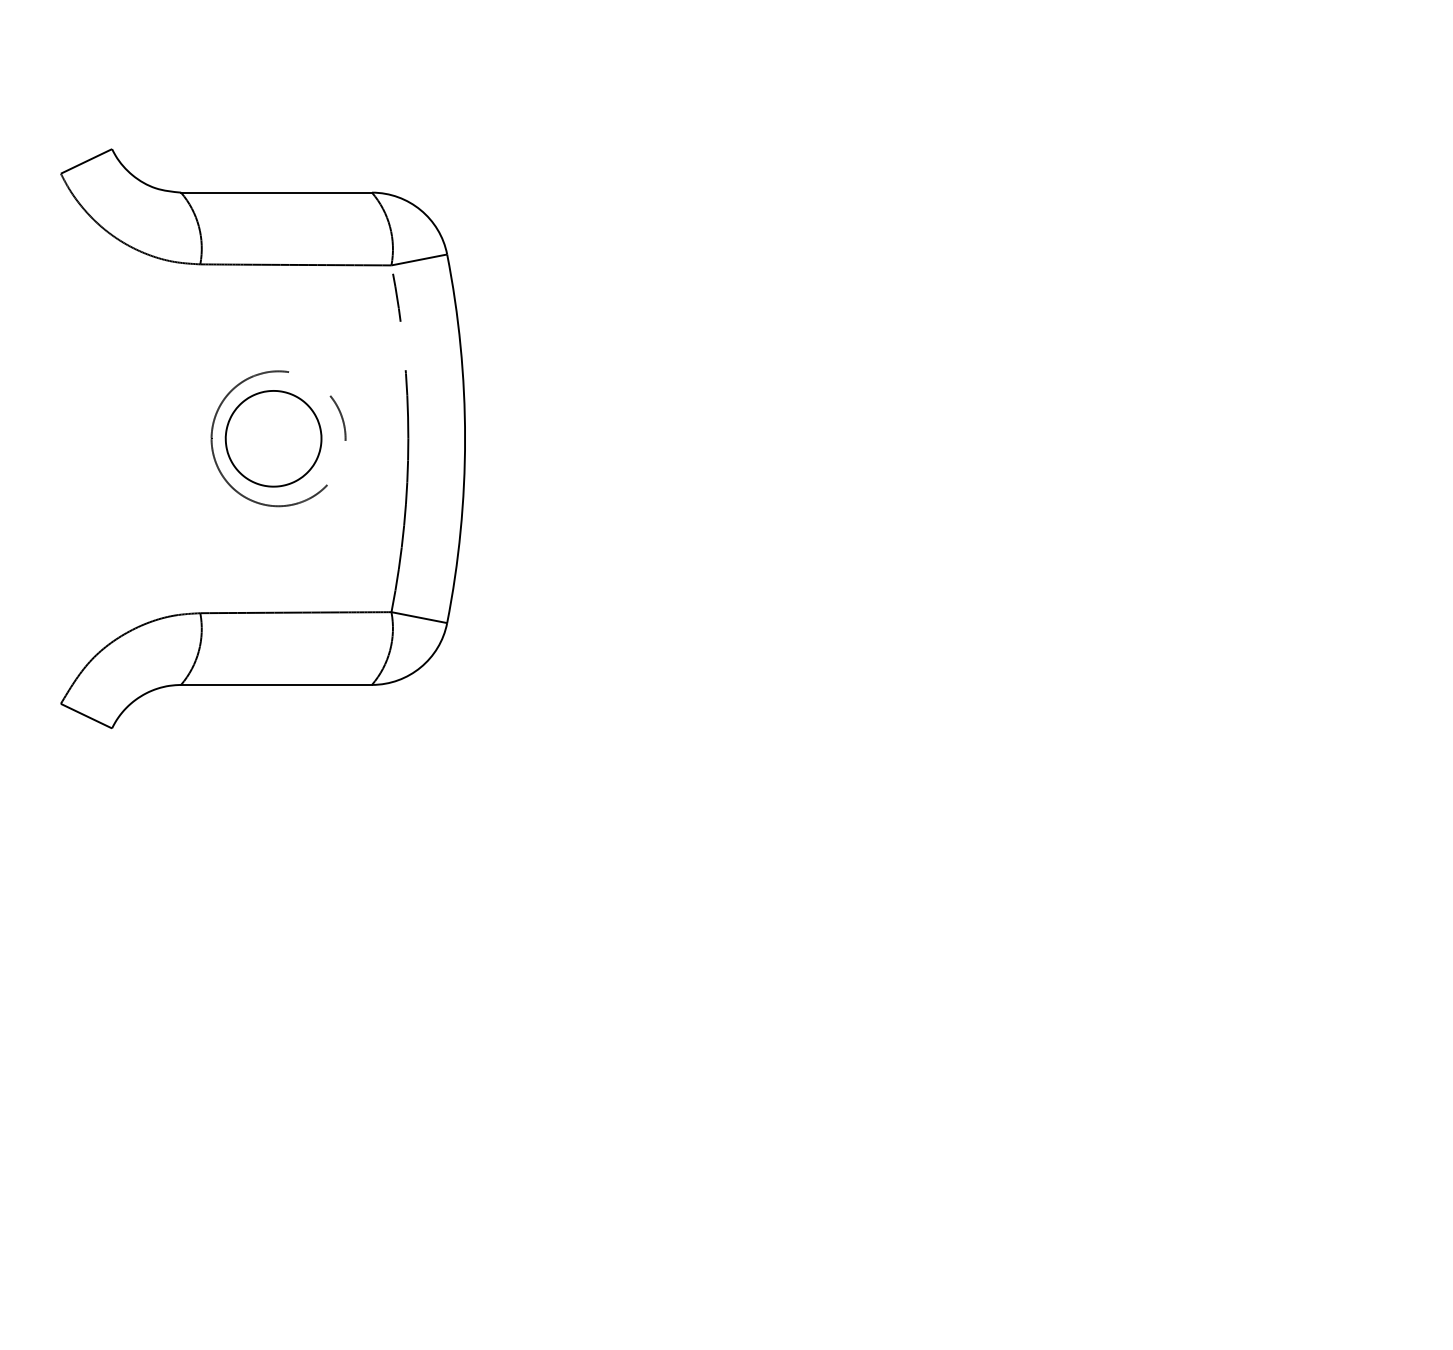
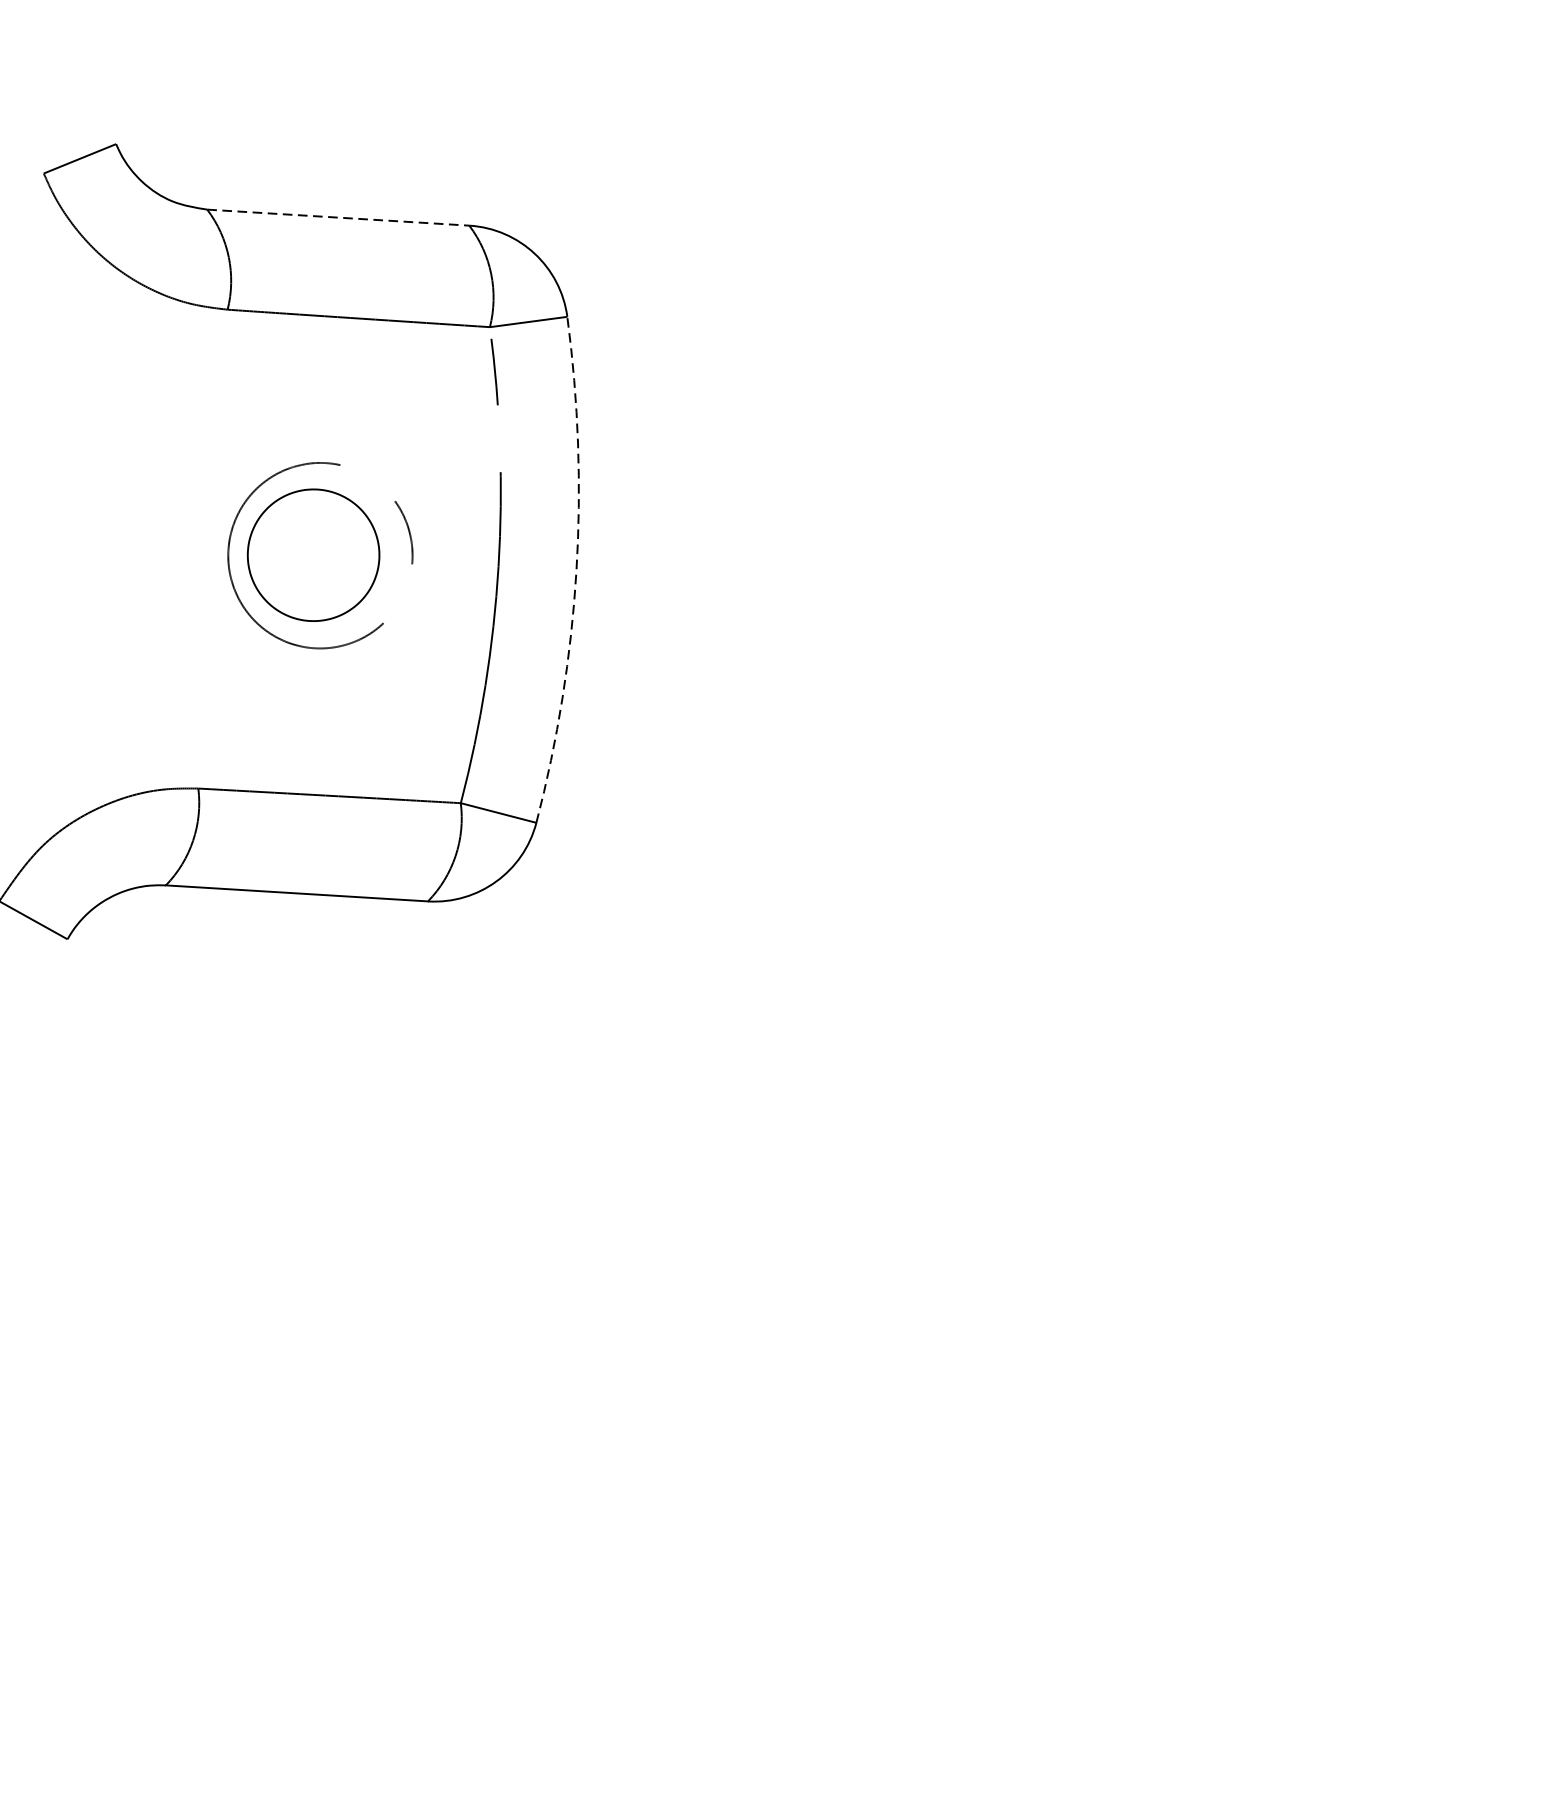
line: (277, 192) -> (339, 217), solid -> dashed
arc: (465, 438) -> (577, 570), solid -> dashed

